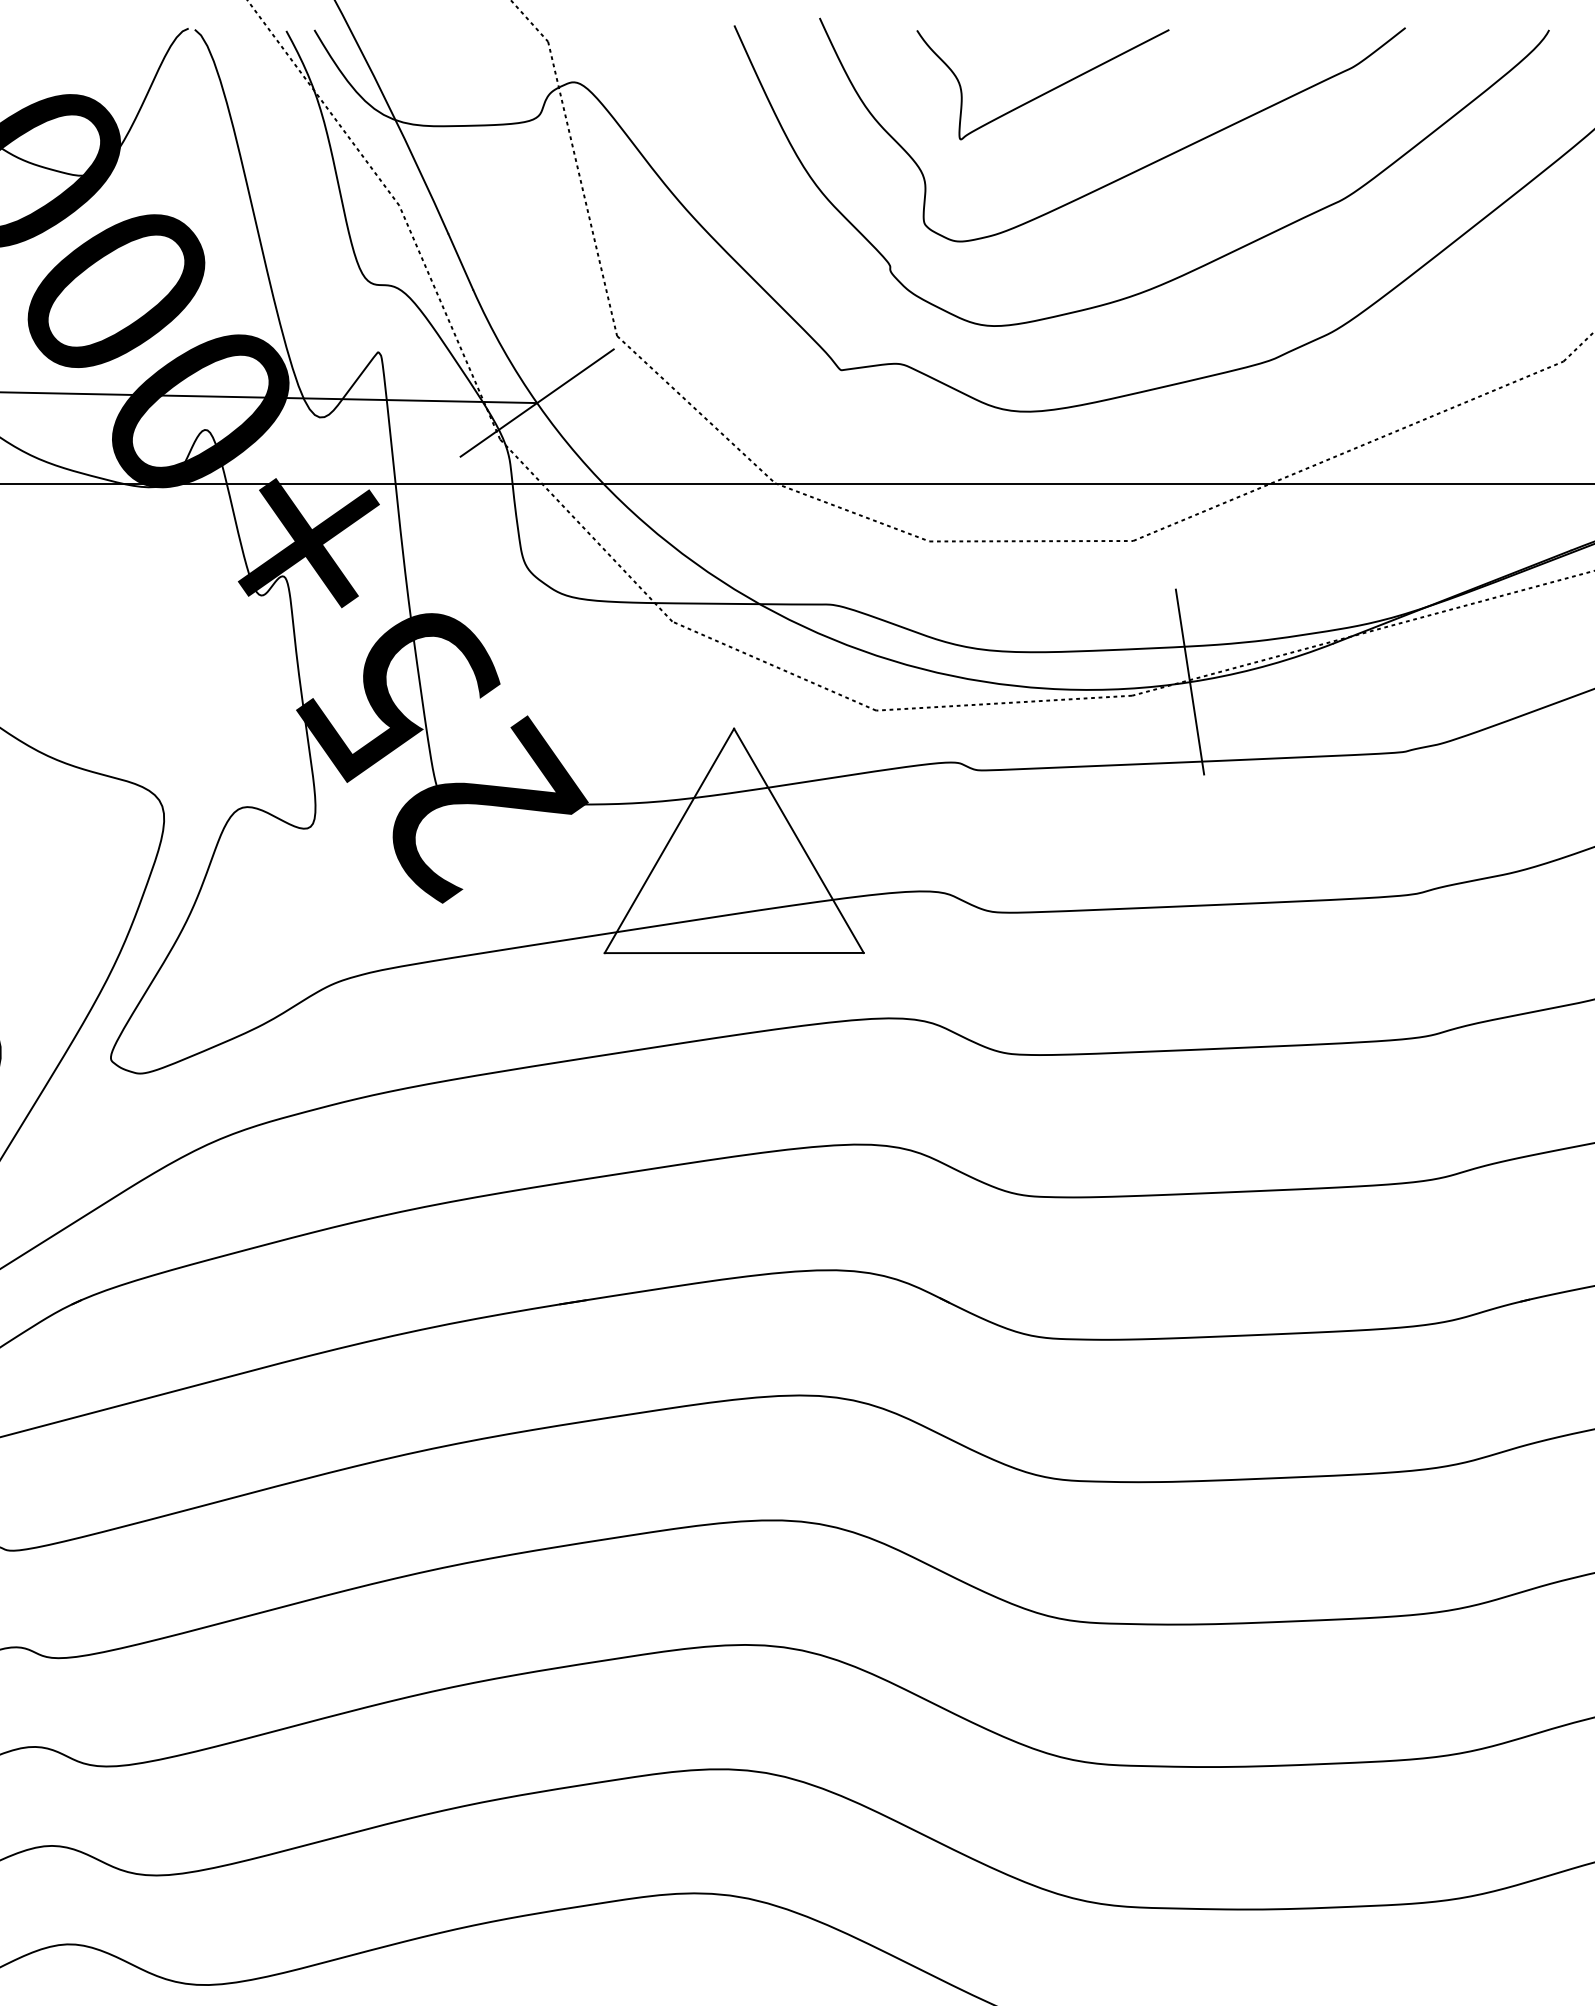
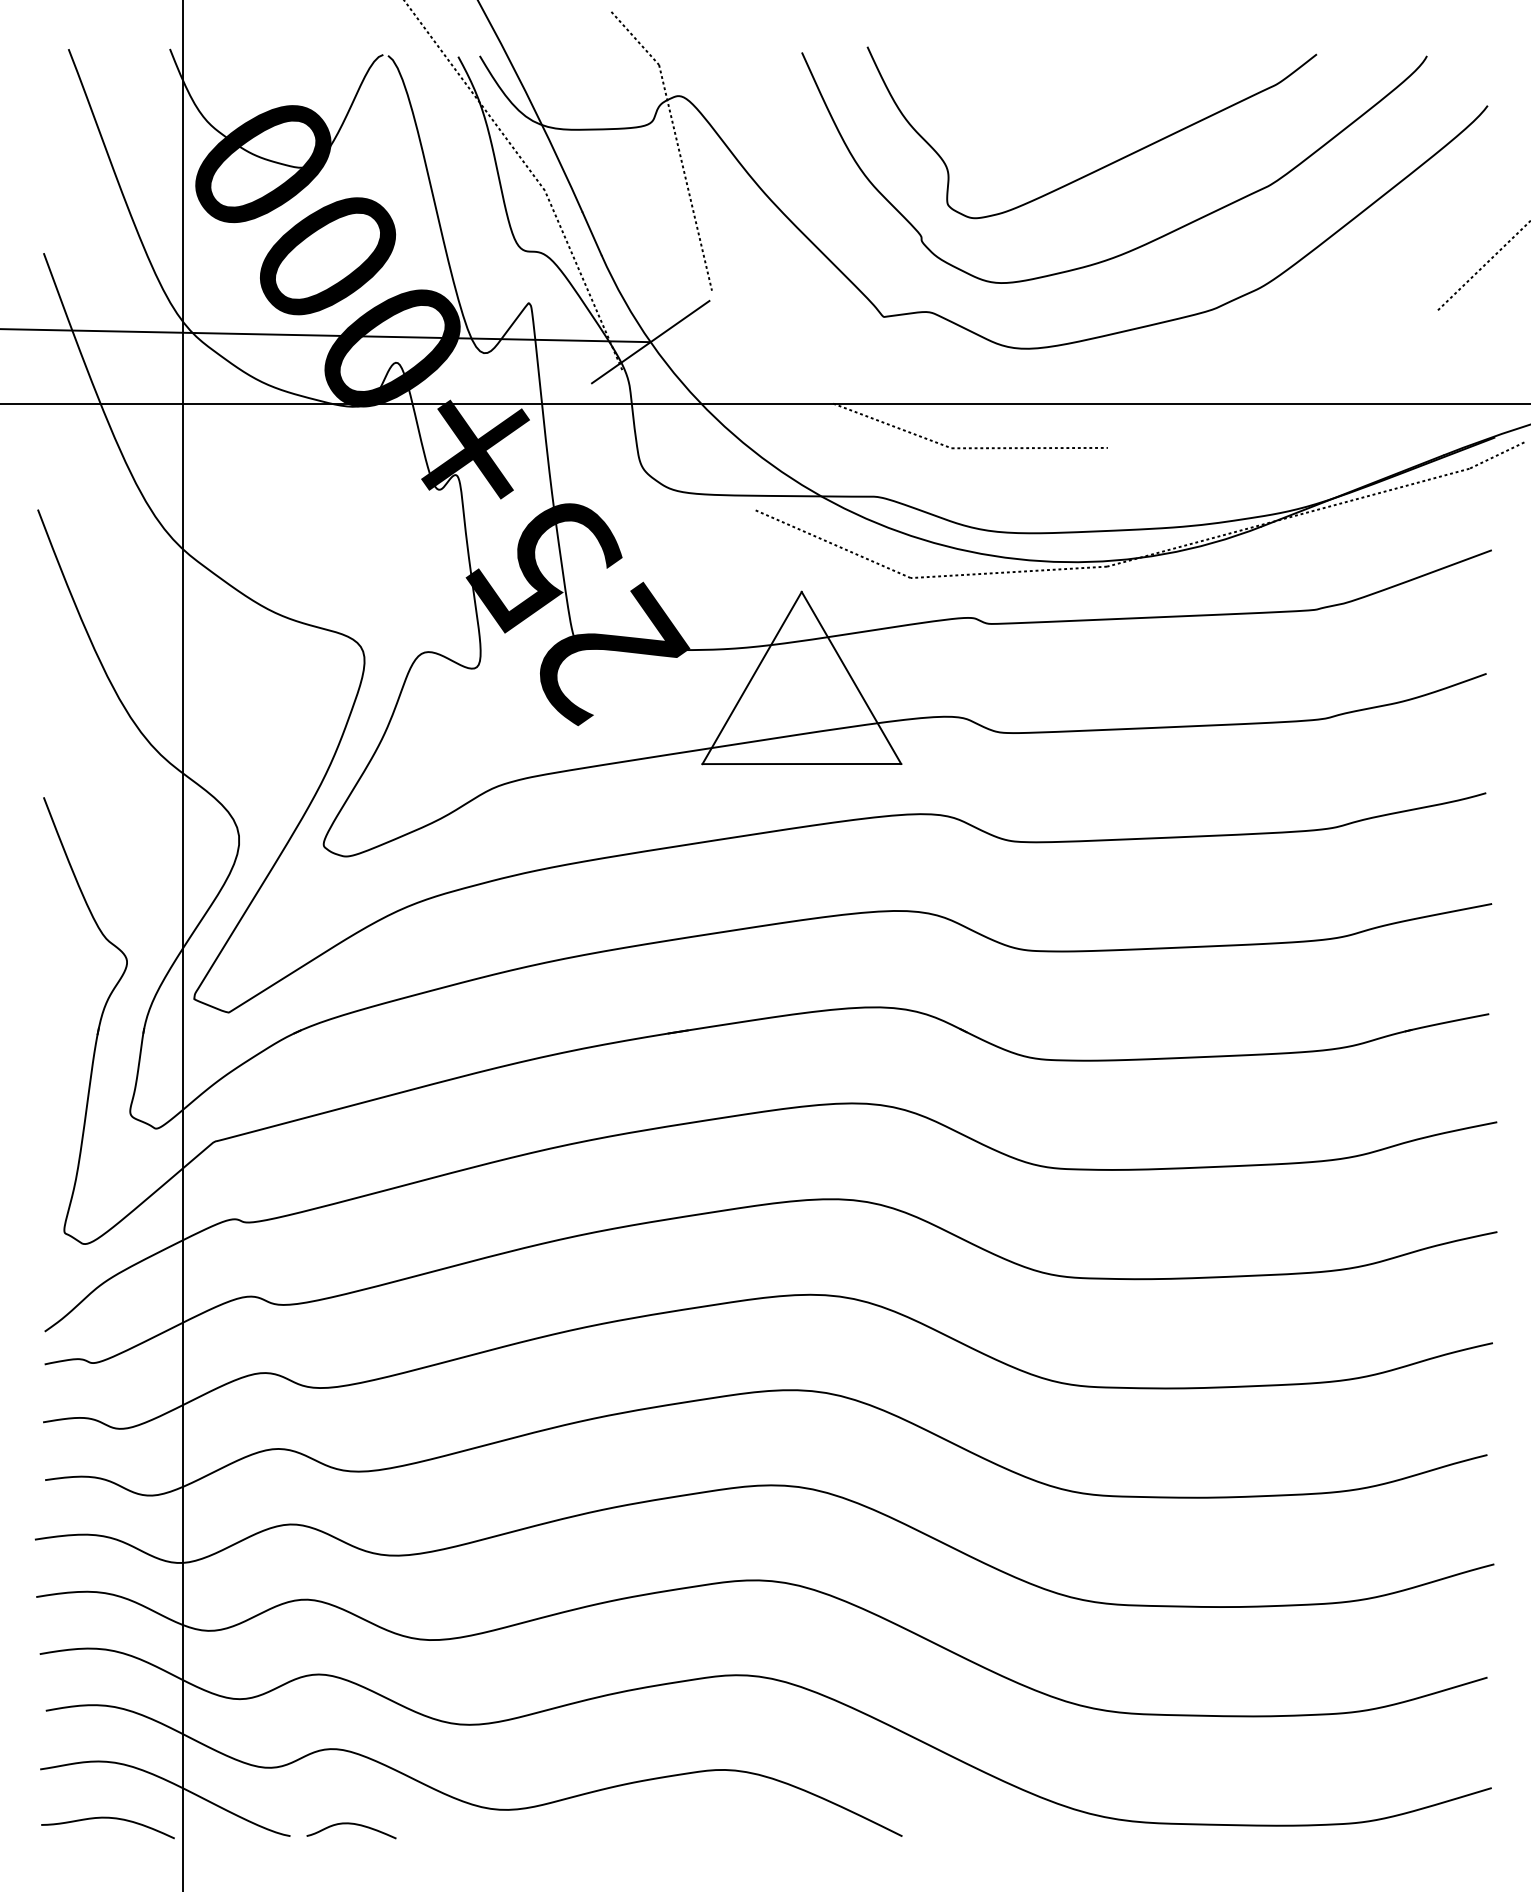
curve: (1045, 91) -> (1040, 103), removed
line: (695, 408) -> (772, 346), removed
line: (1347, 450) -> (1272, 378), removed
line: (586, 529) -> (688, 439), removed
line: (1190, 682) -> (1151, 556), removed

